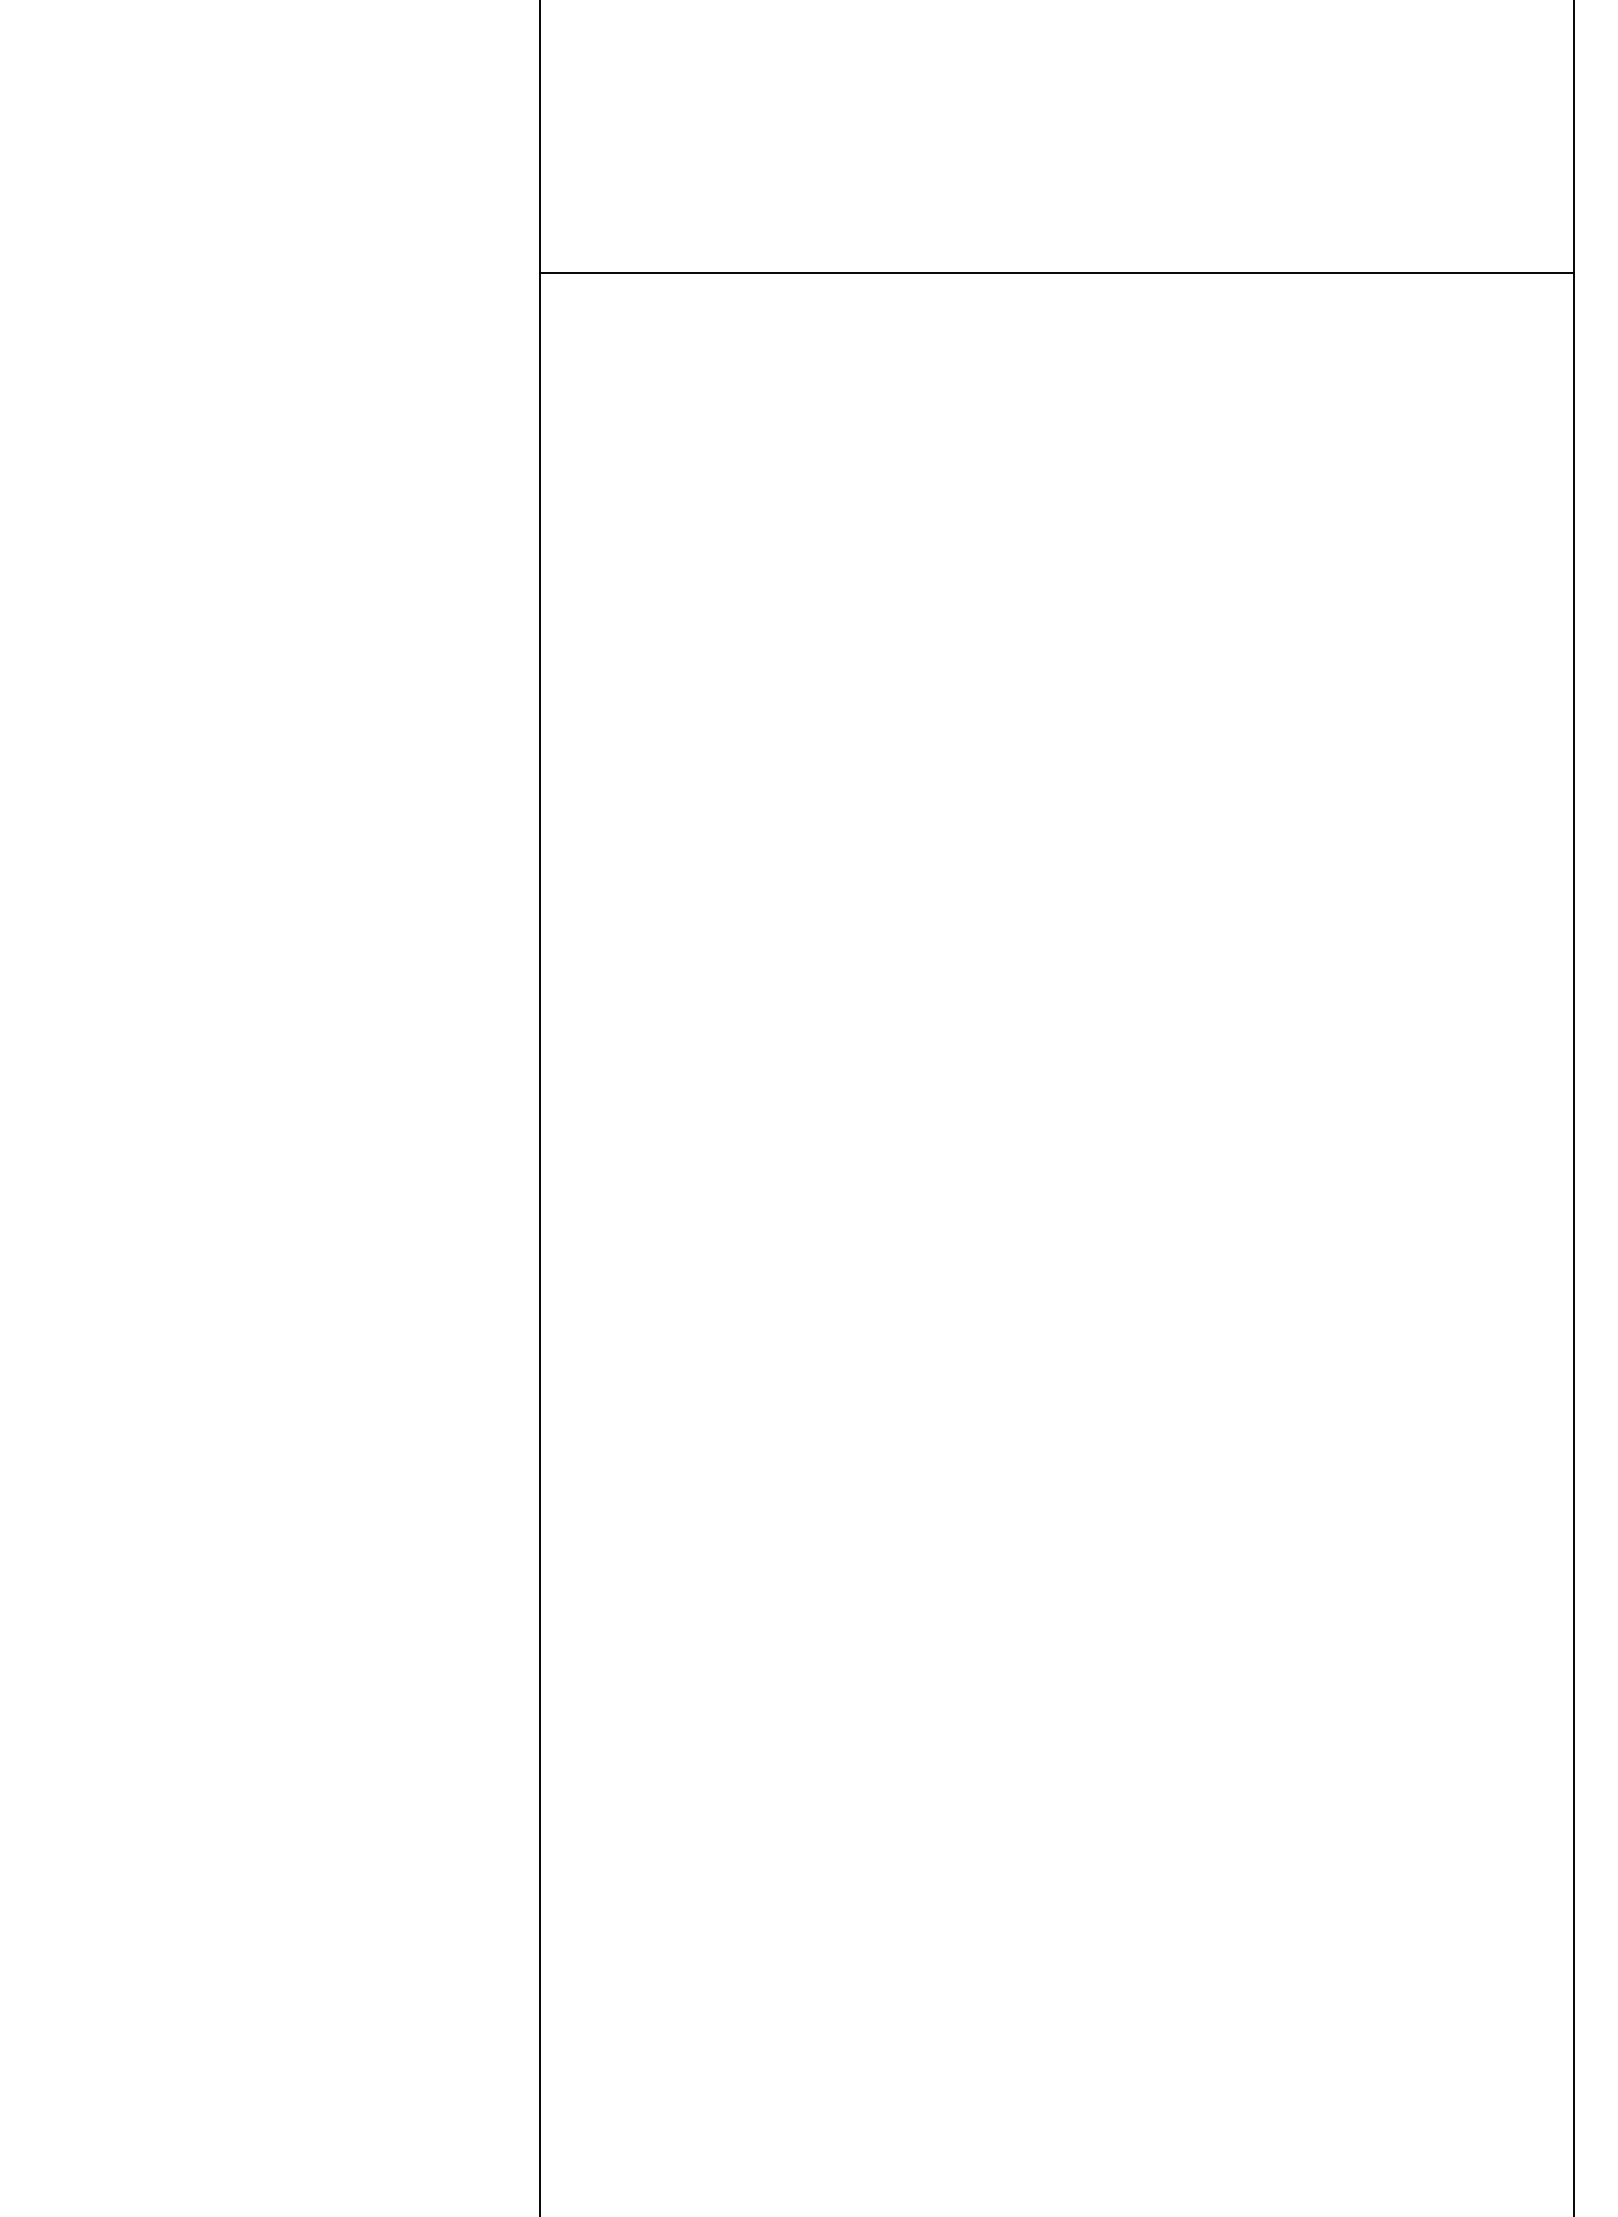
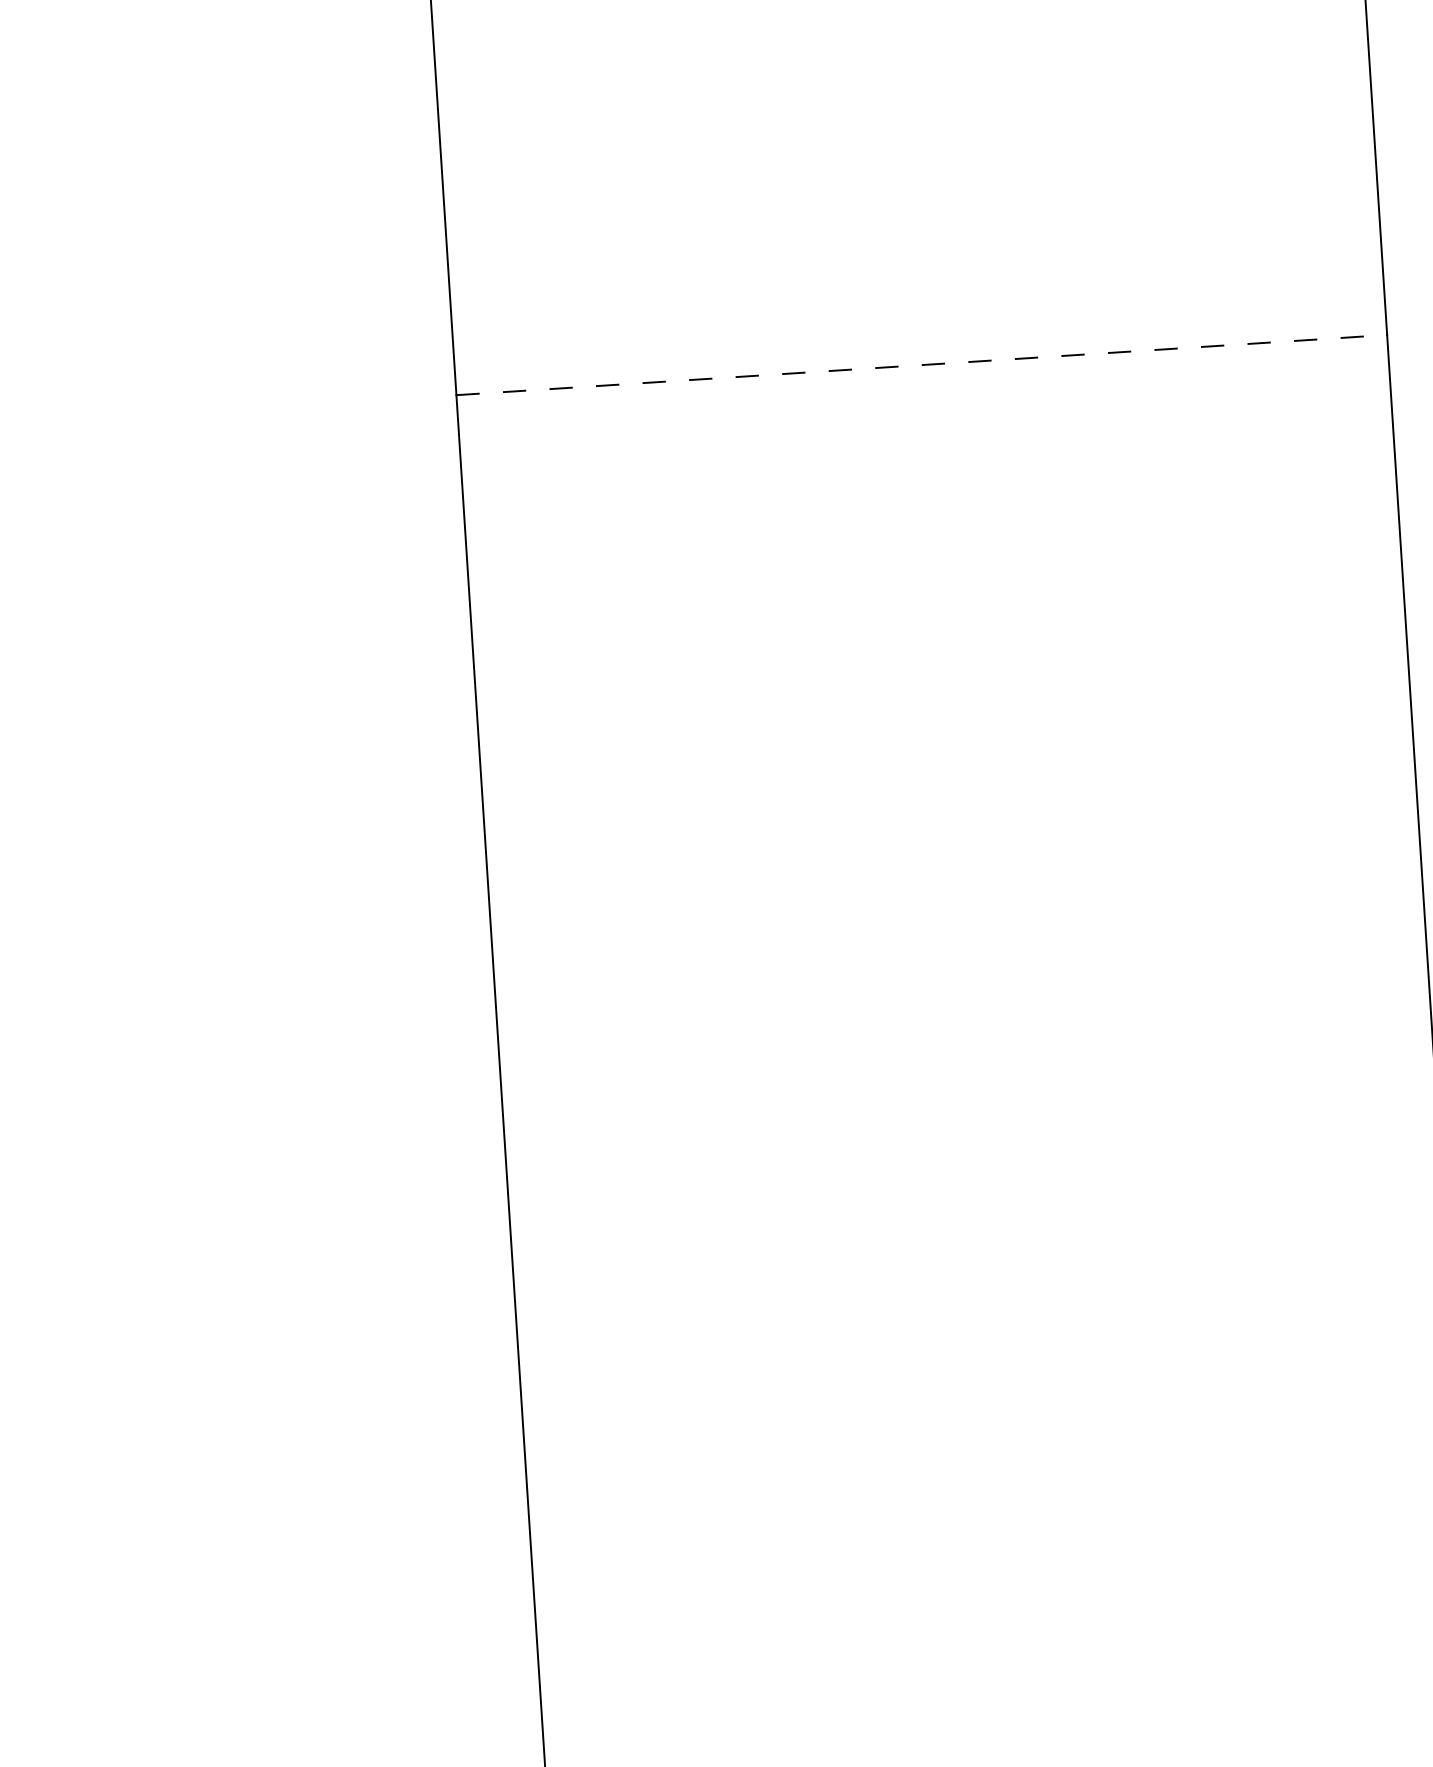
line: (1057, 273) -> (922, 365), solid -> dashed

